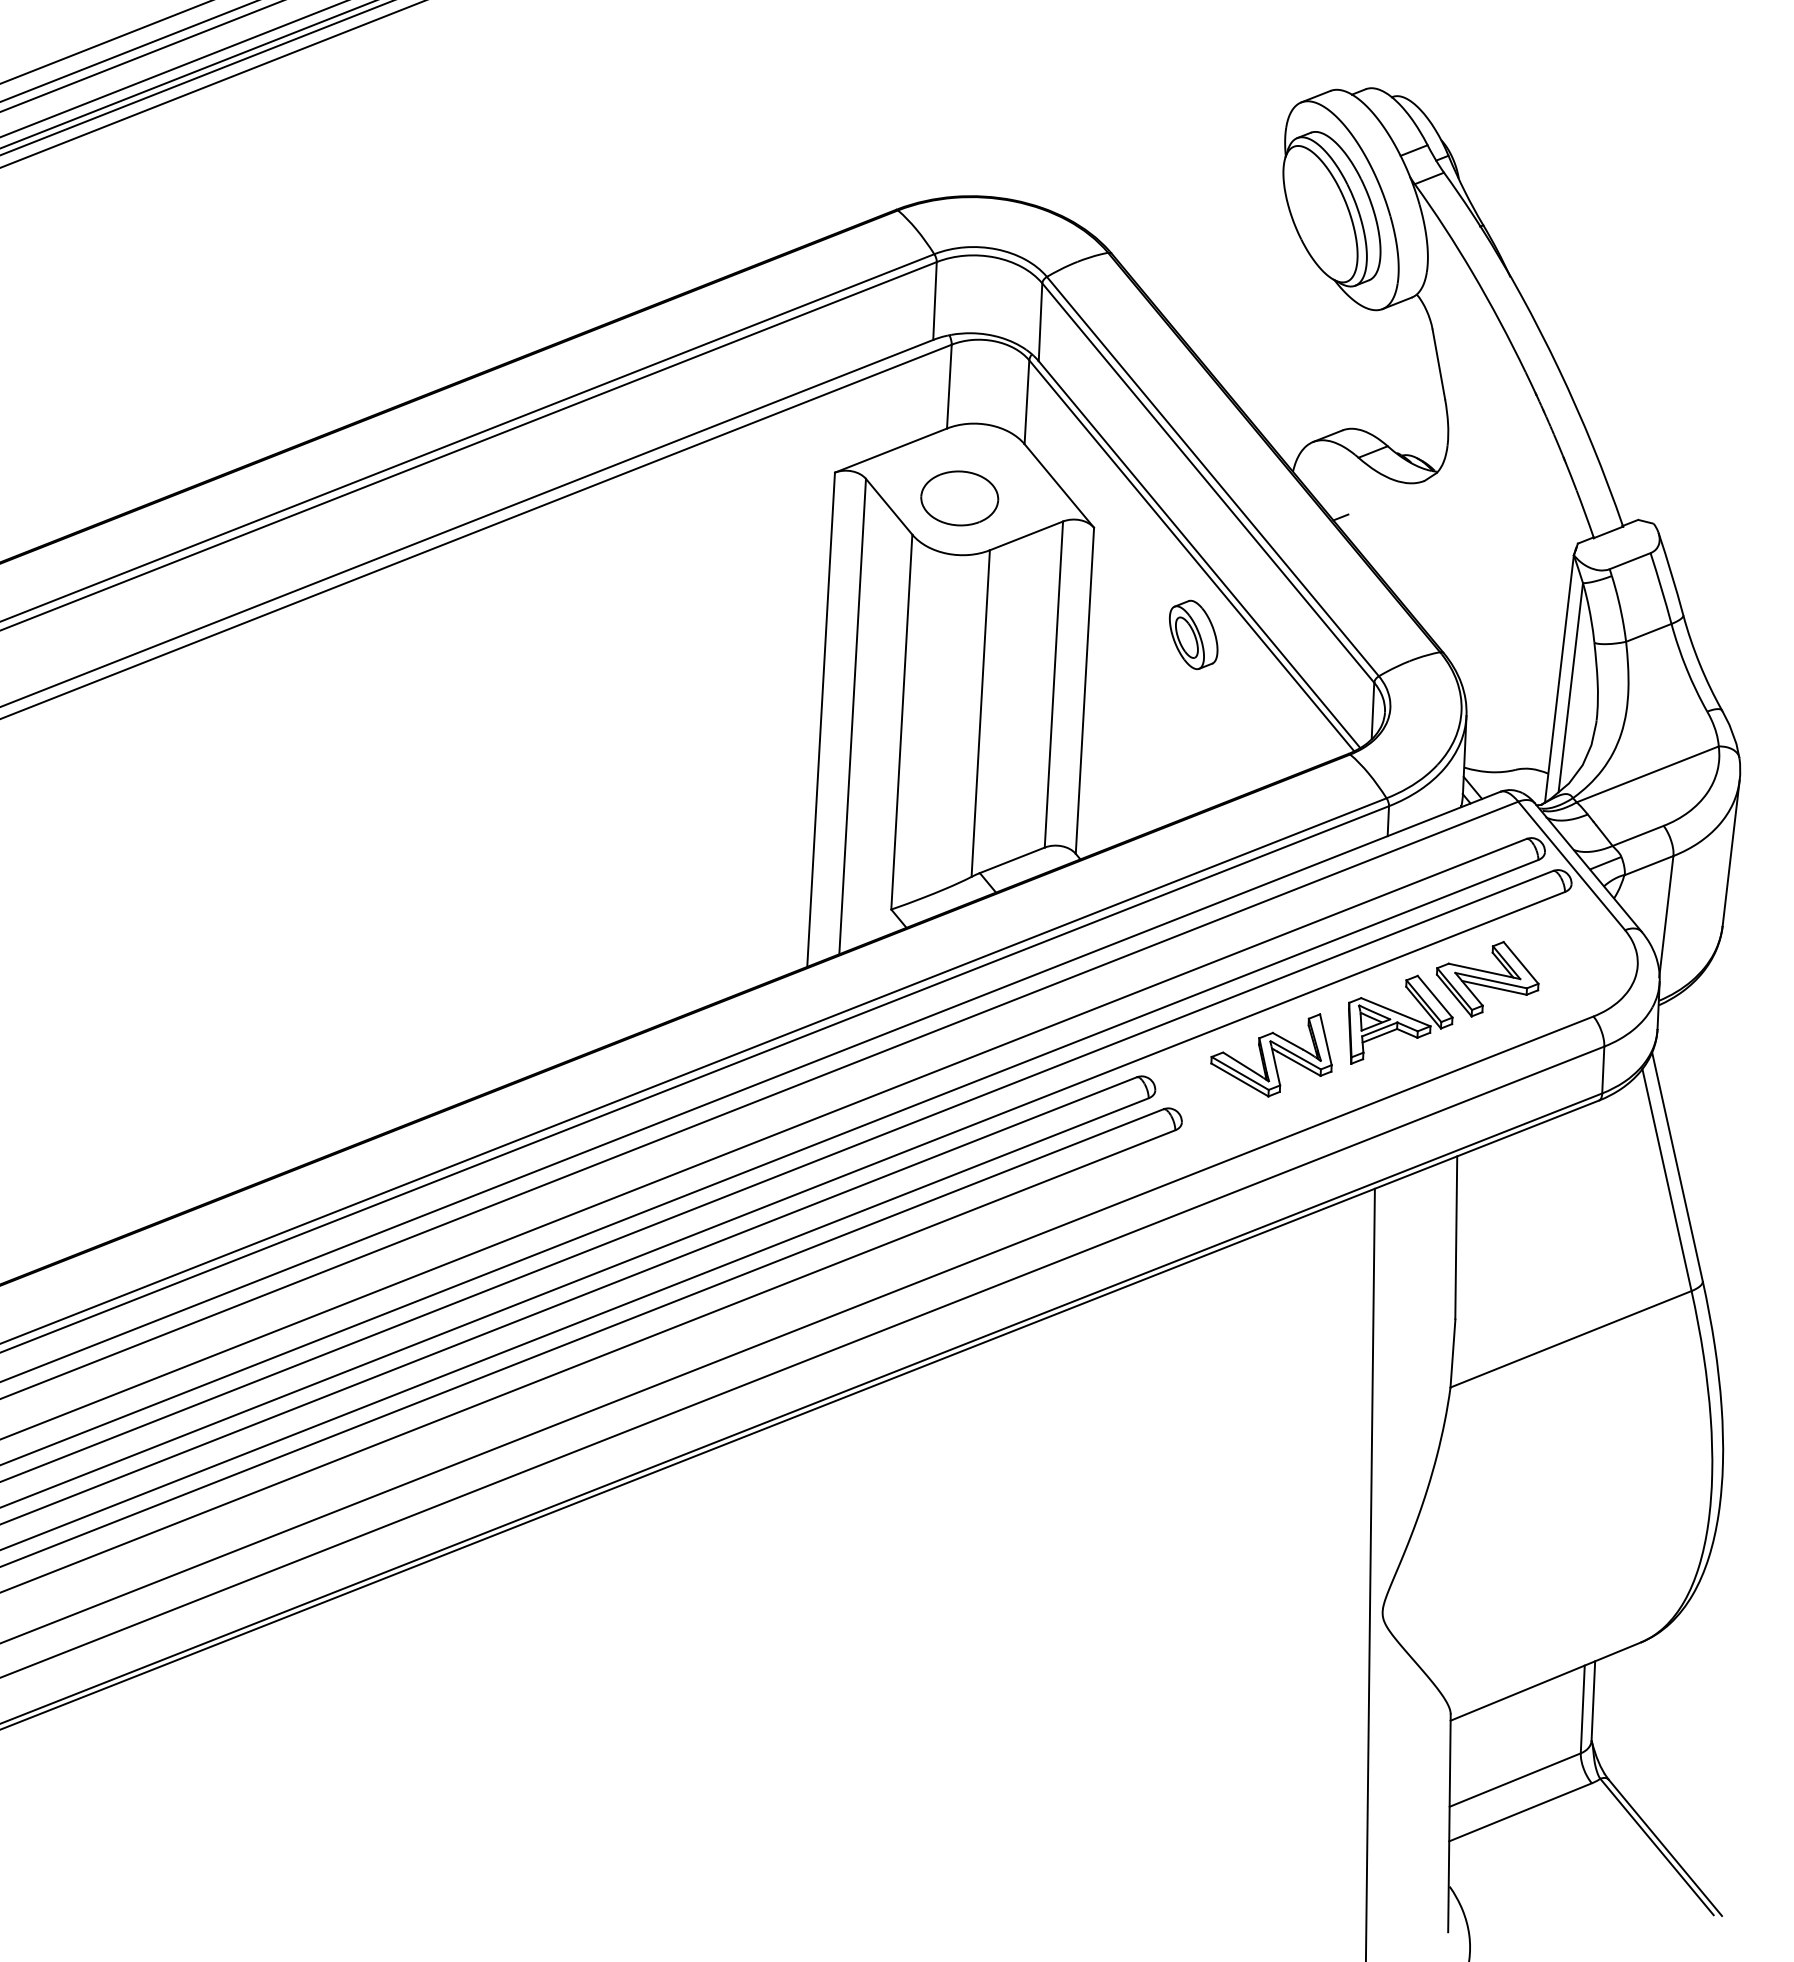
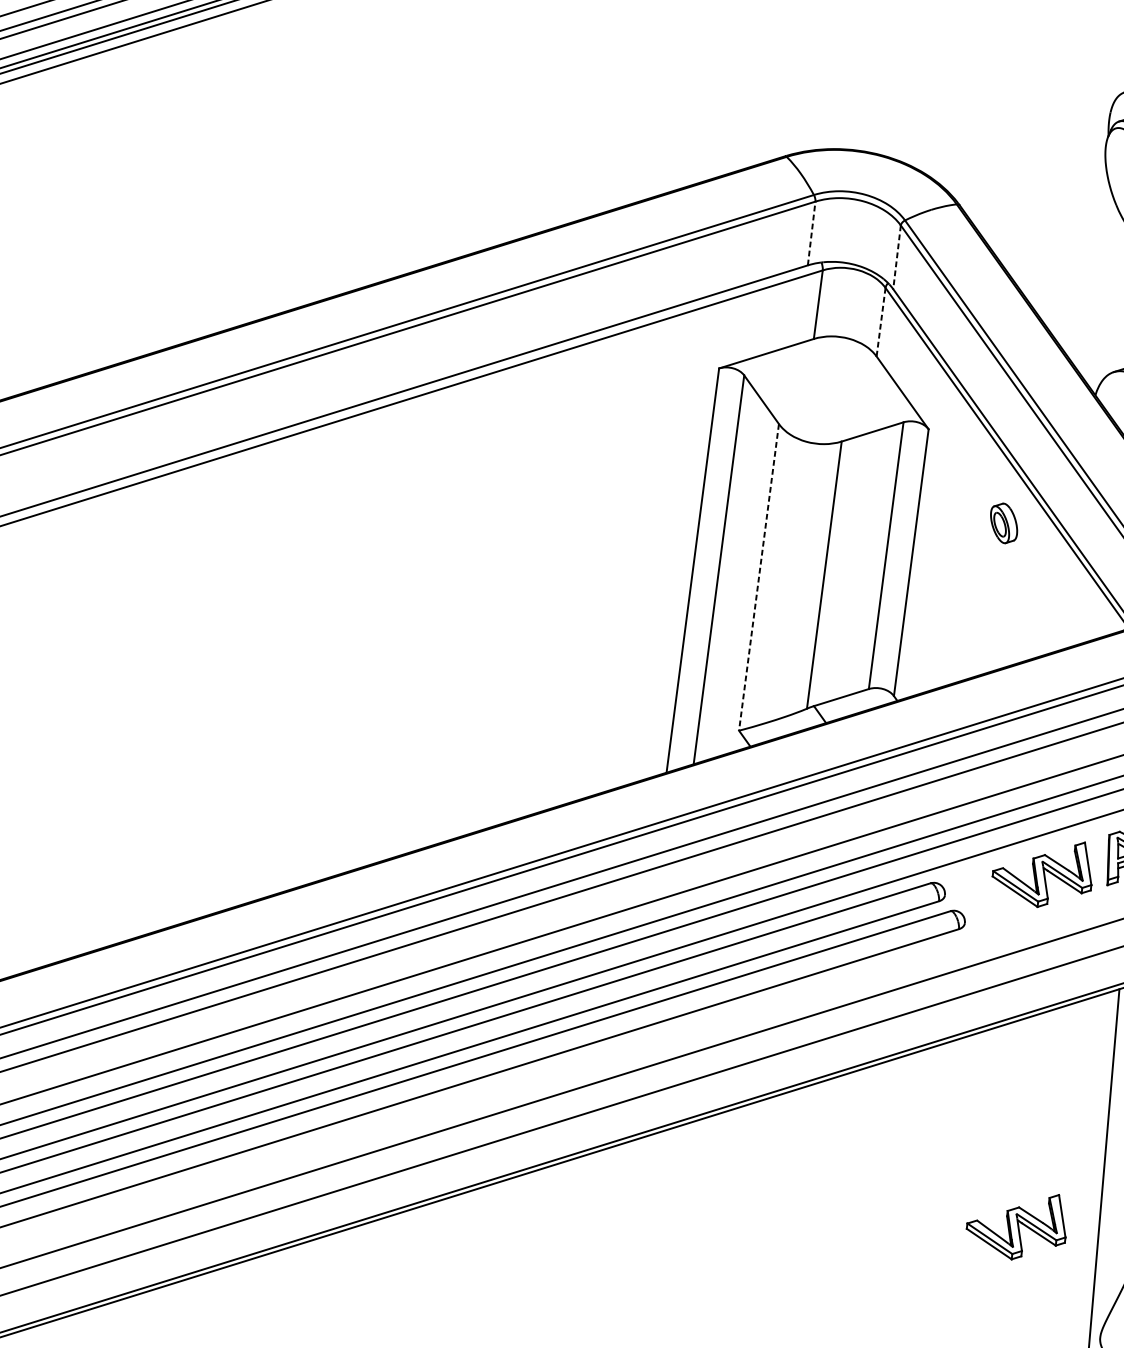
line: (935, 301) -> (812, 233), solid -> dashed
line: (1040, 322) -> (897, 257), solid -> dashed
line: (1026, 402) -> (880, 322), solid -> dashed
part: (959, 498) -> (819, 397), removed
part: (1193, 634) -> (1003, 523), size x0.7
line: (901, 722) -> (758, 577), solid -> dashed
part: (1271, 1484) -> (1016, 1225), added

